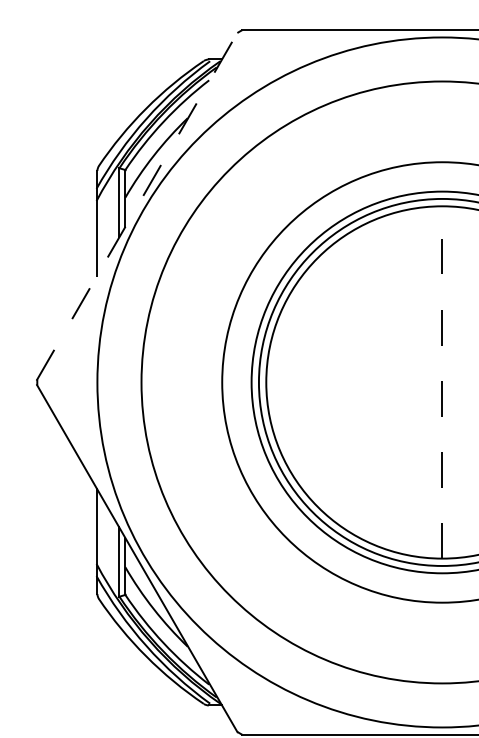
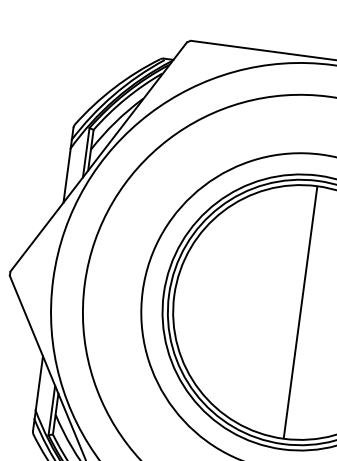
line: (137, 205) -> (98, 156), dashed -> solid
line: (442, 381) -> (300, 311), dashed -> solid

